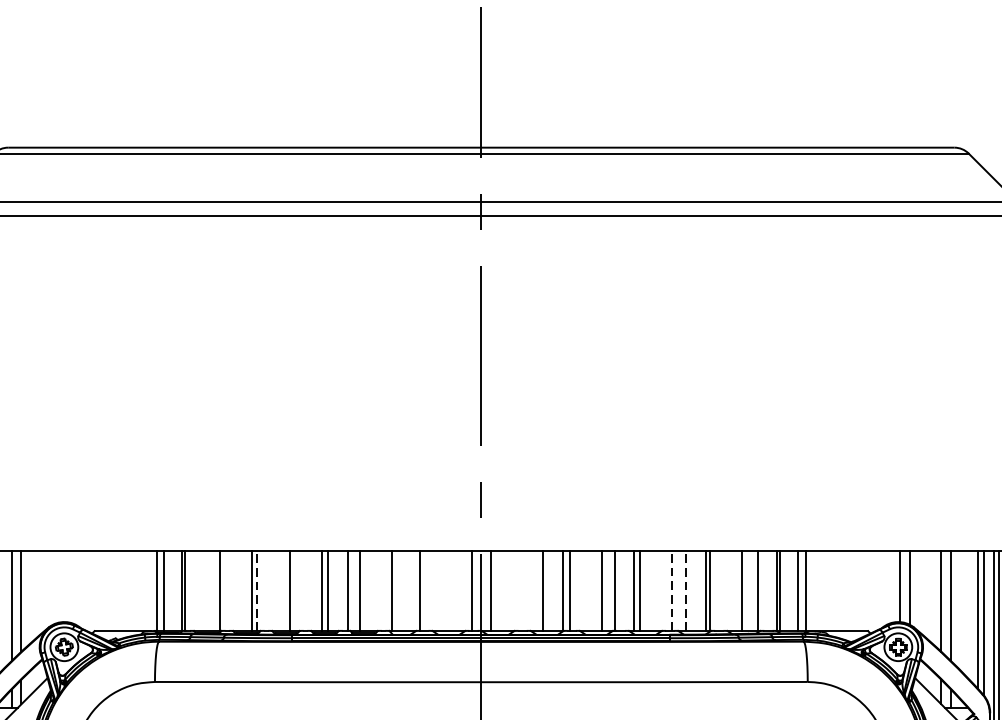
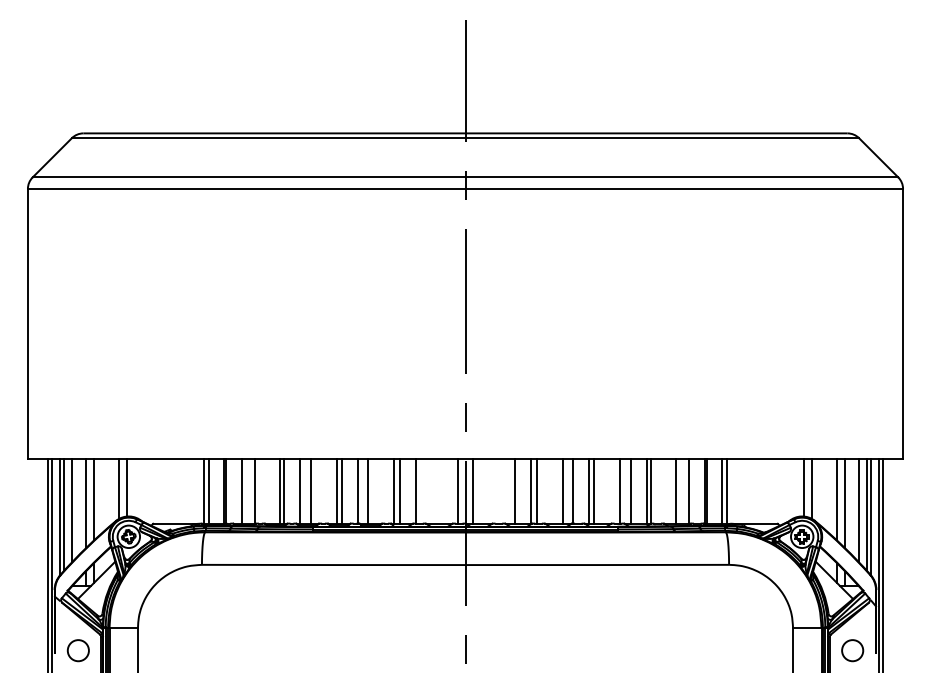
line: (62, 586) -> (127, 487), added
line: (52, 587) -> (119, 488), added
line: (205, 589) -> (242, 490), added
line: (275, 589) -> (299, 490), added
line: (399, 589) -> (399, 490), added
line: (672, 589) -> (619, 490), dashed -> solid
line: (257, 591) -> (284, 491), dashed -> solid
line: (686, 591) -> (631, 491), dashed -> solid
line: (968, 613) -> (858, 509), added

